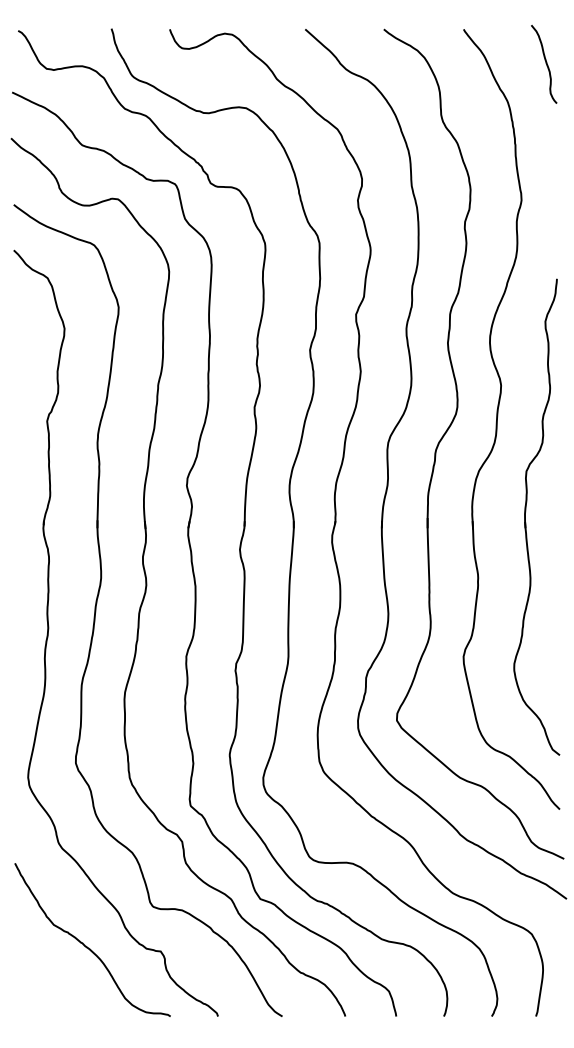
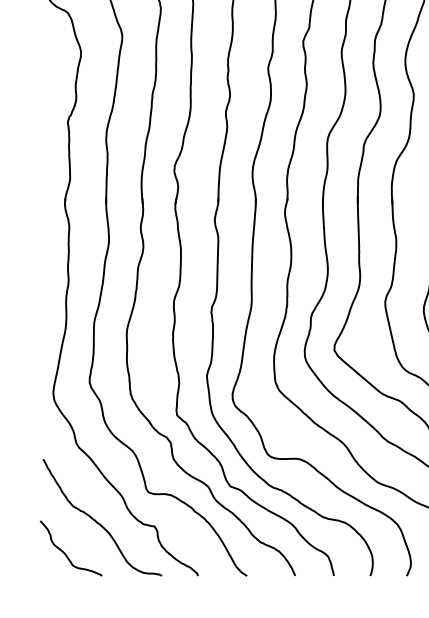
curve: (43, 986) -> (65, 553), added

